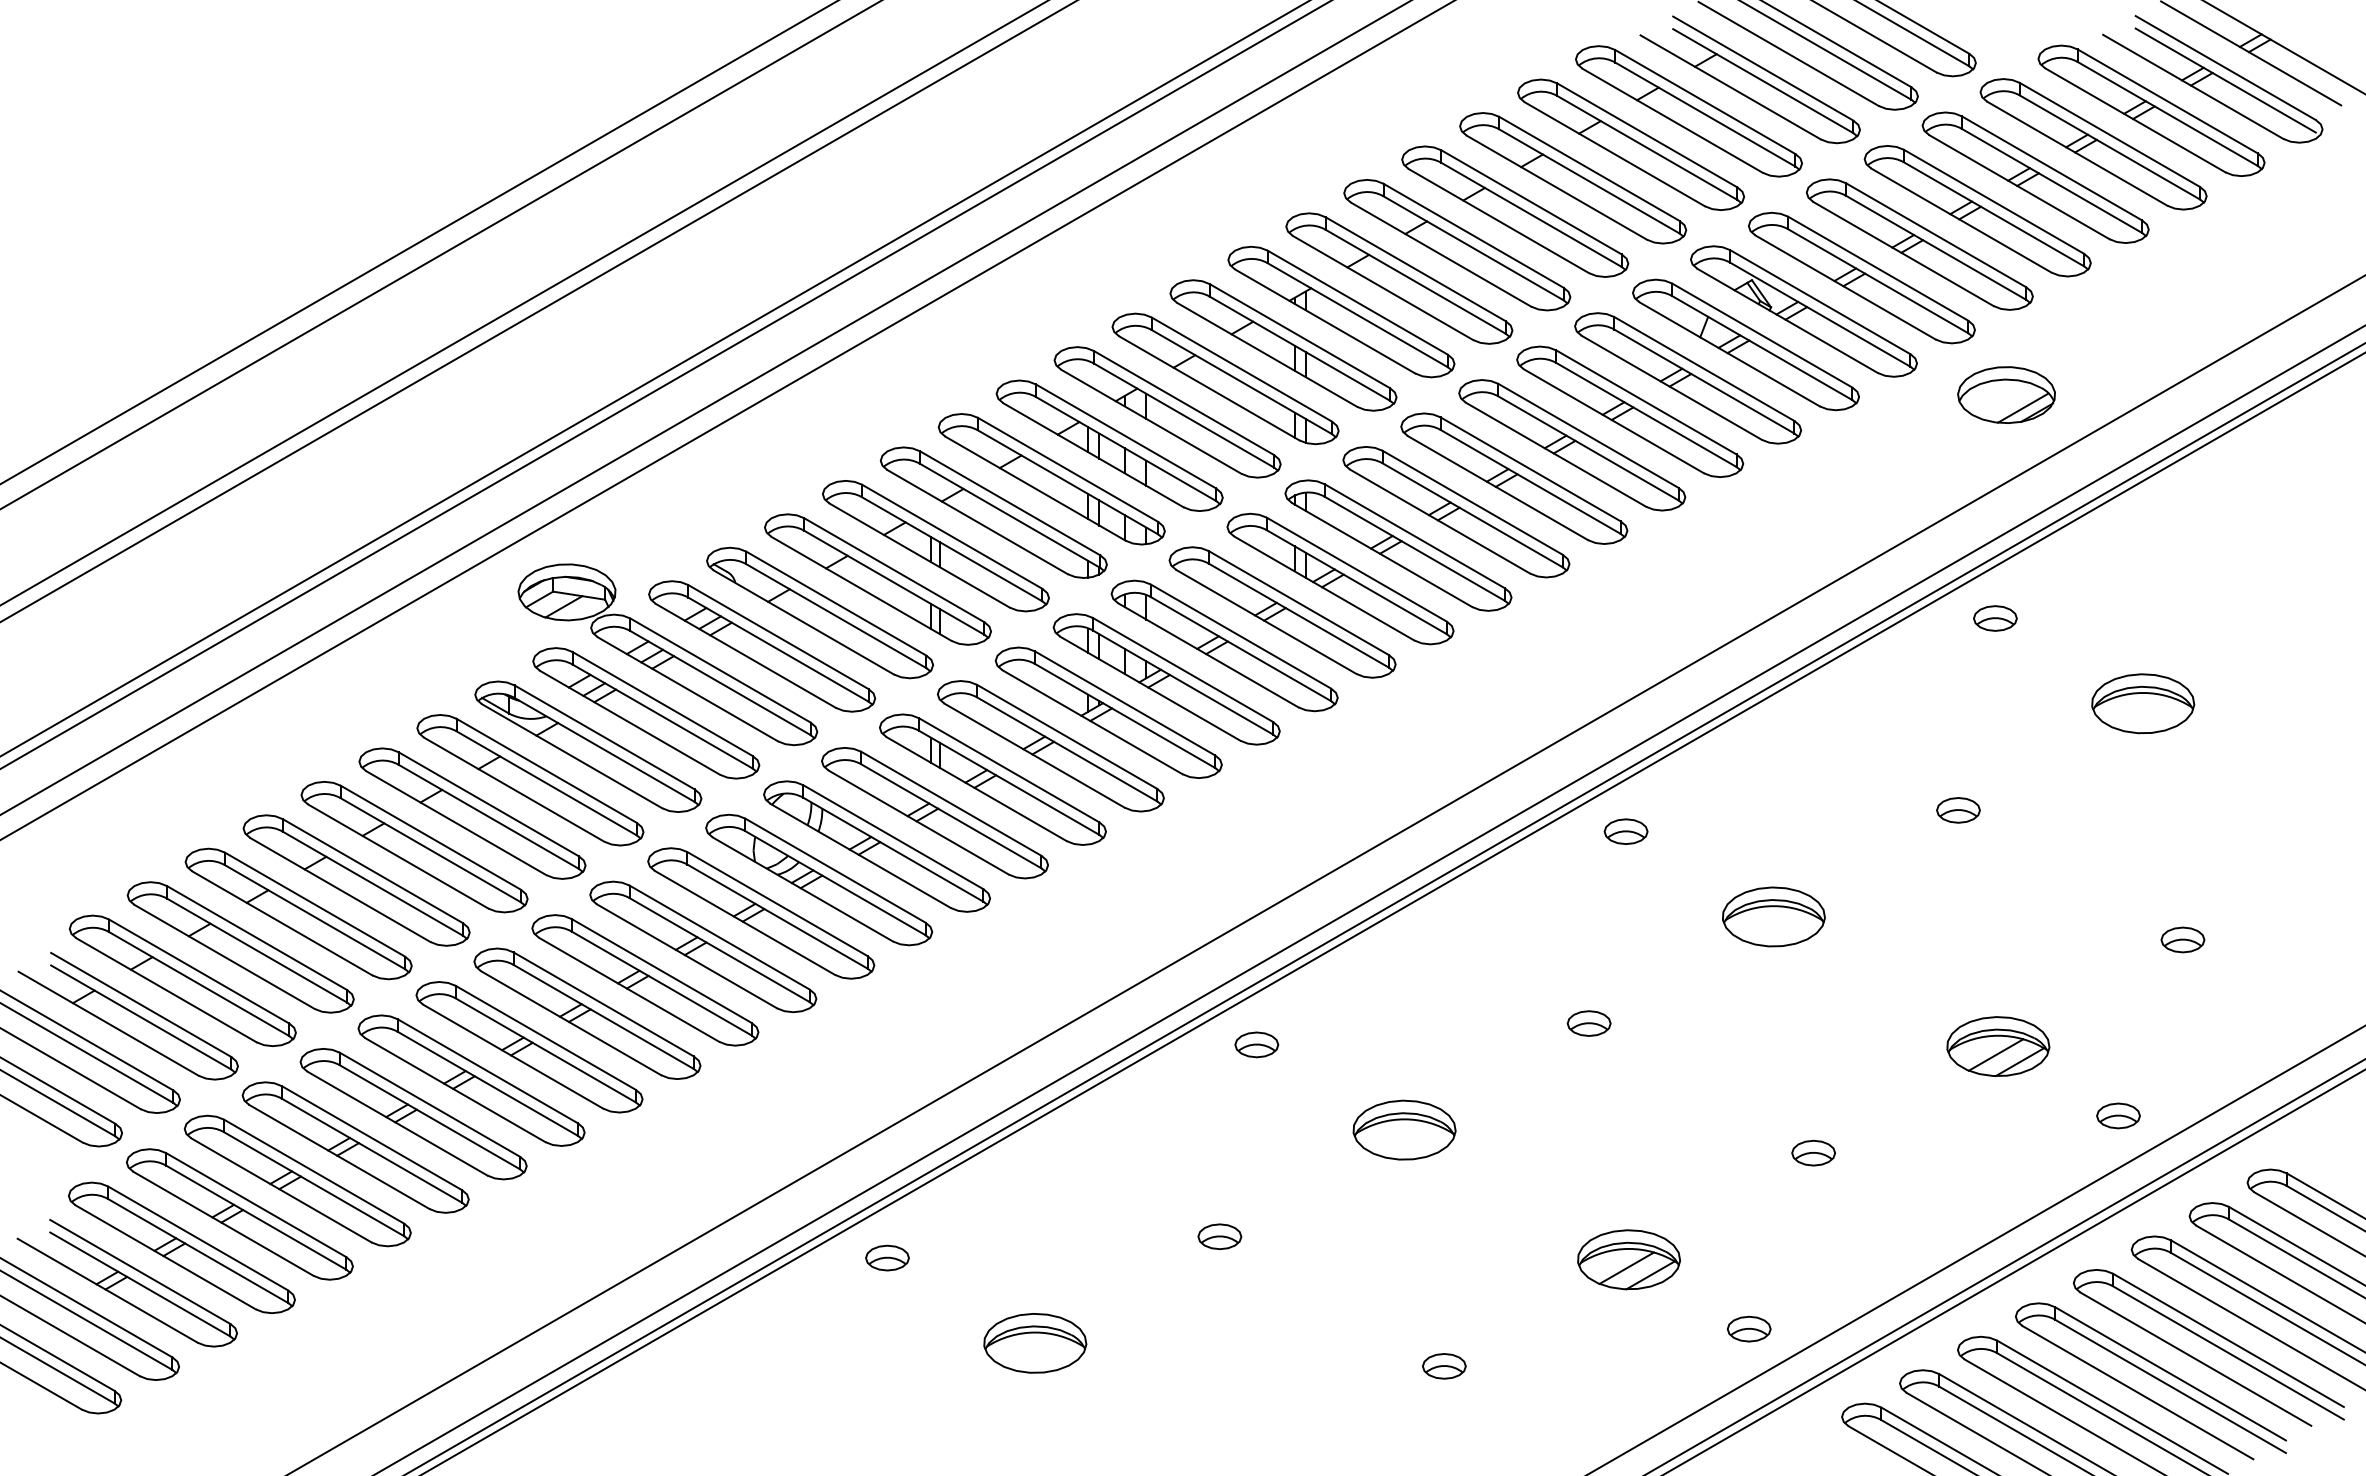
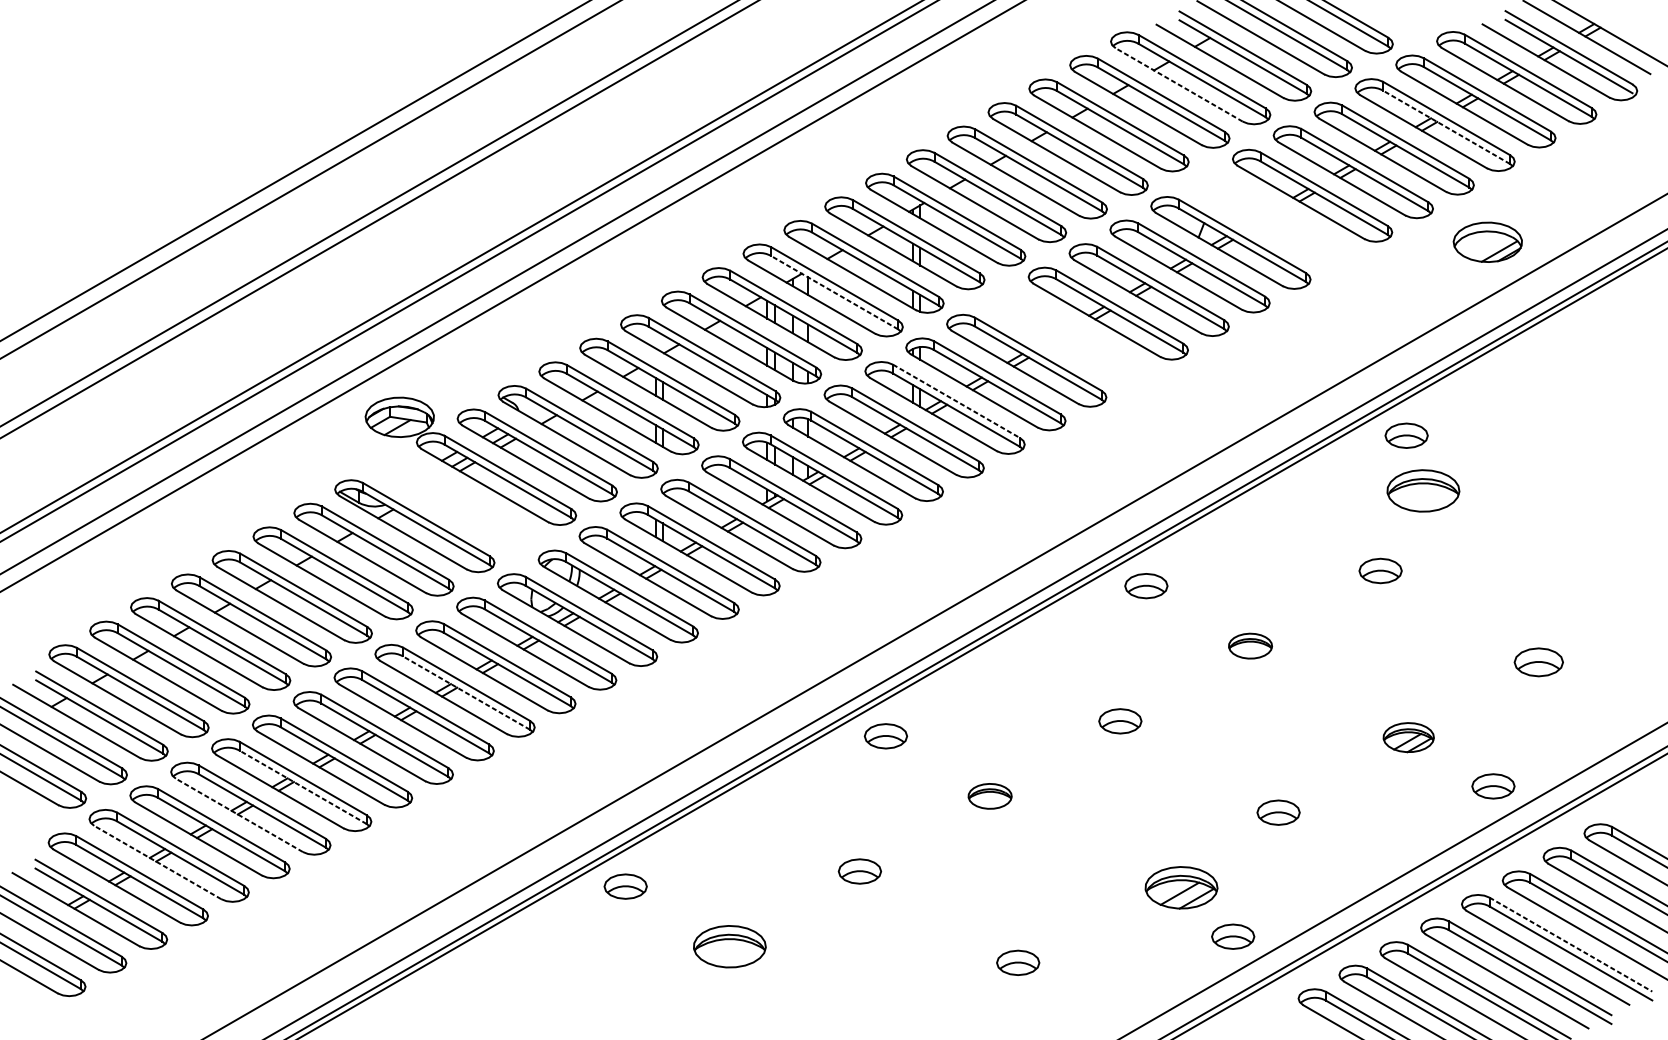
line: (1672, 120) -> (1179, 84), solid -> dashed
line: (2051, 180) -> (1446, 127), solid -> dashed
part: (1803, 311) -> (1271, 219), removed
part: (2006, 394) -> (1487, 241), moved
line: (1183, 415) -> (834, 292), solid -> dashed
part: (1514, 478) -> (1067, 337), removed
line: (1356, 569) -> (956, 401), solid -> dashed
part: (1995, 618) -> (1406, 435), size x1.4
part: (2143, 703) -> (1423, 490), moved
part: (646, 713) -> (455, 502), removed
part: (1958, 810) -> (1380, 571), size x1.4
part: (1625, 831) -> (1145, 585), size x1.4
part: (1773, 916) -> (1250, 645), size x0.6
part: (2182, 939) -> (1538, 662), size x1.6
line: (661, 983) -> (466, 693), solid -> dashed
part: (1588, 1023) -> (1119, 721), size x1.4
part: (1256, 1044) -> (885, 736), size x1.4
part: (1998, 1046) -> (1408, 737), size x0.7
part: (2118, 1115) -> (1493, 786), size x1.4
line: (429, 1117) -> (302, 787), solid -> dashed
part: (1404, 1129) -> (990, 795), size x0.6
part: (1813, 1152) -> (1278, 812), size x1.4
line: (339, 1156) -> (239, 815), solid -> dashed
line: (223, 1223) -> (157, 862), solid -> dashed
part: (1219, 1236) -> (859, 871), size x1.4
part: (887, 1257) -> (625, 886), size x1.4
part: (1629, 1259) -> (1181, 887), moved
part: (1748, 1328) -> (1232, 936), size x1.4
line: (2228, 1340) -> (1570, 944), solid -> dashed
part: (1444, 1366) -> (1018, 963), size x1.4

